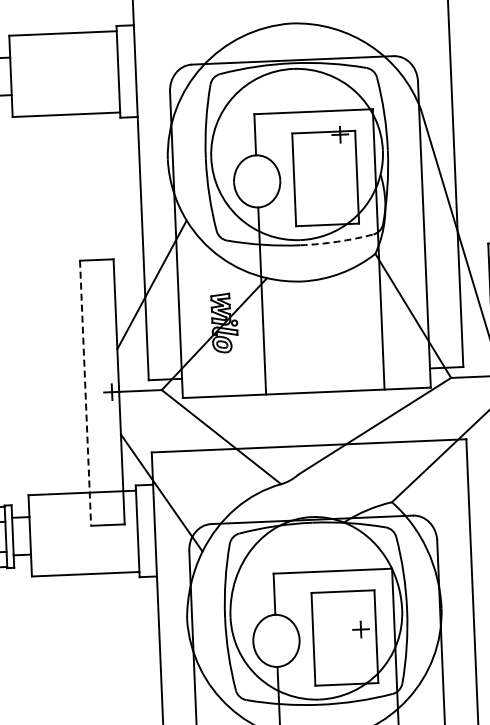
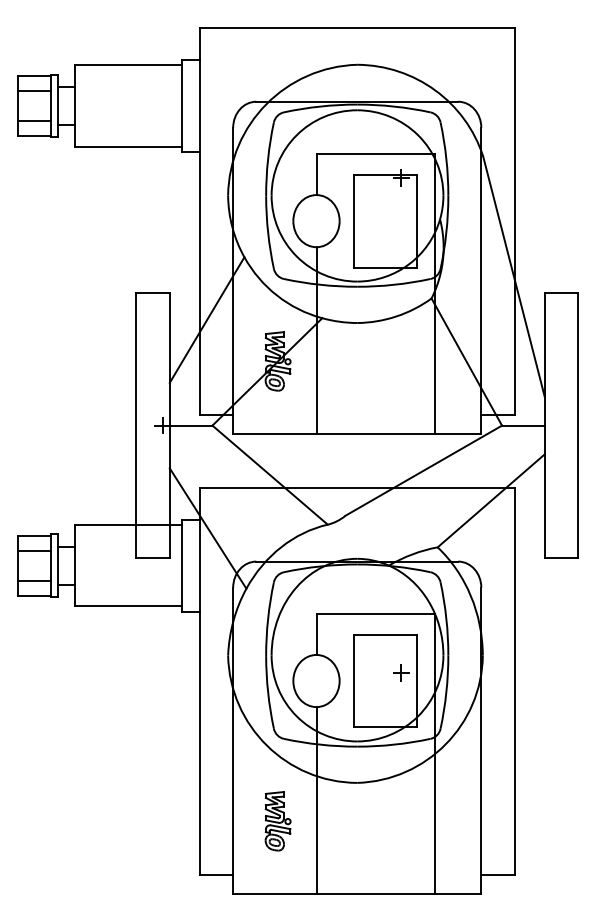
arc: (337, 241) -> (394, 284), dashed -> solid
line: (85, 393) -> (136, 425), dashed -> solid

